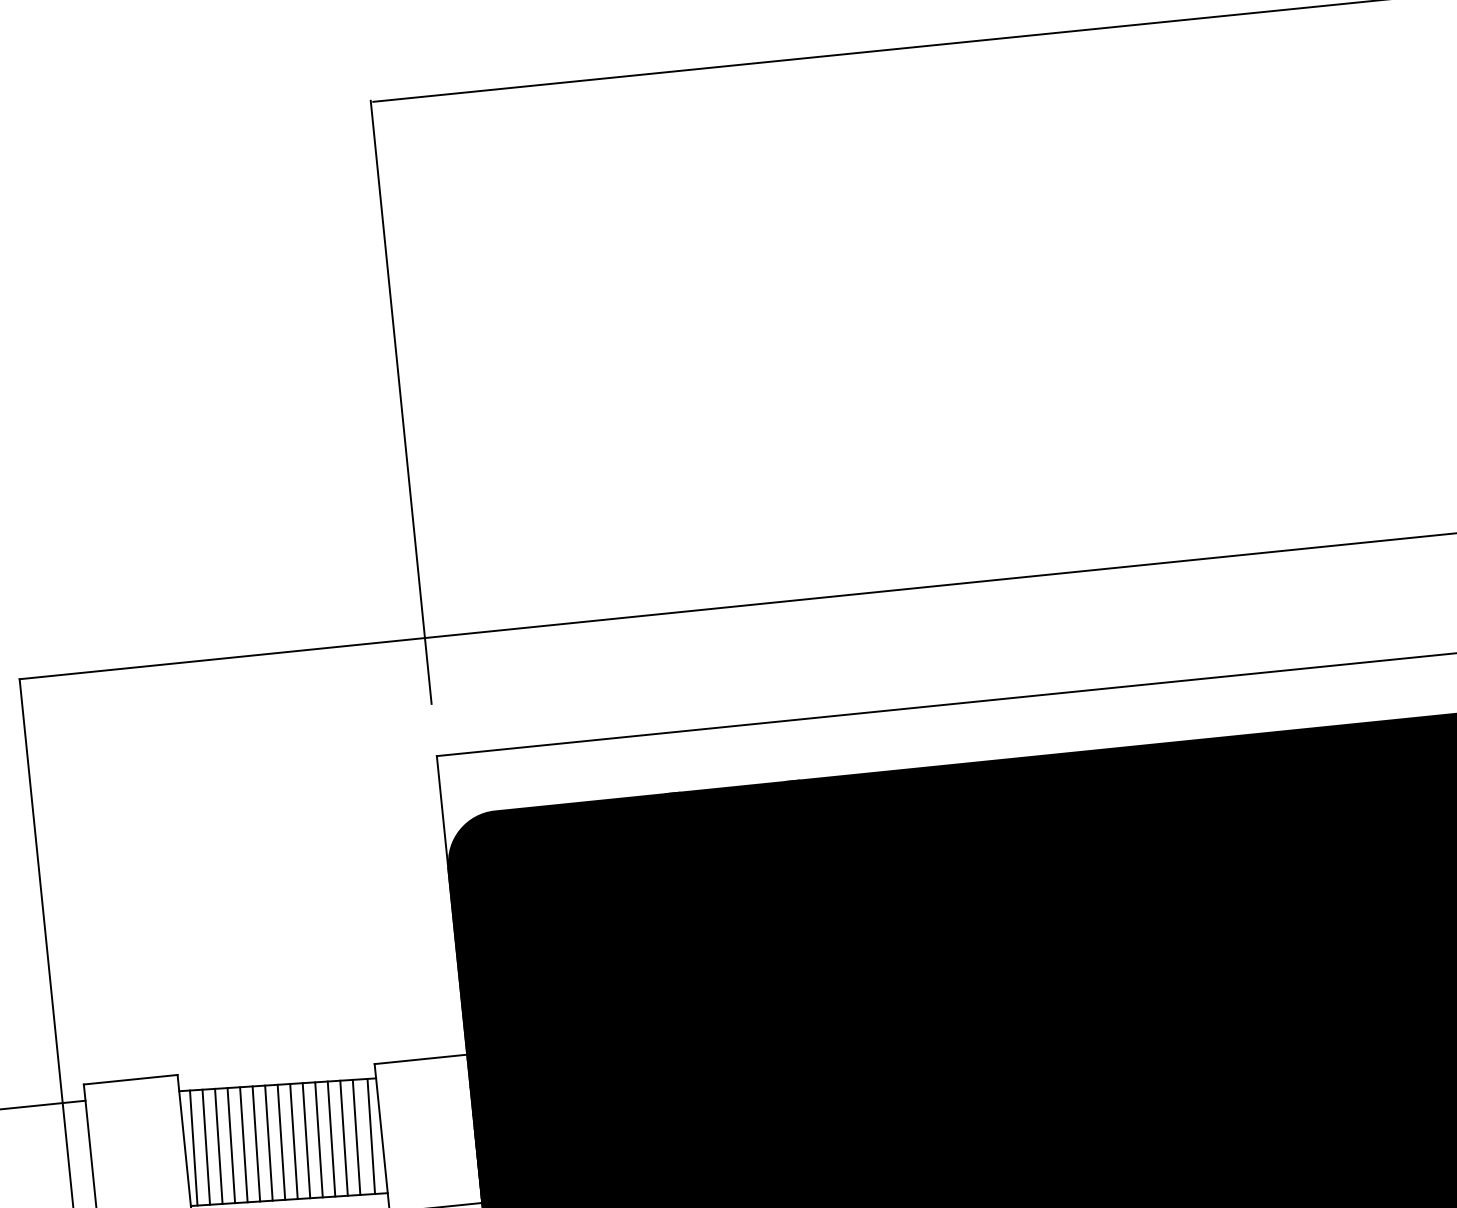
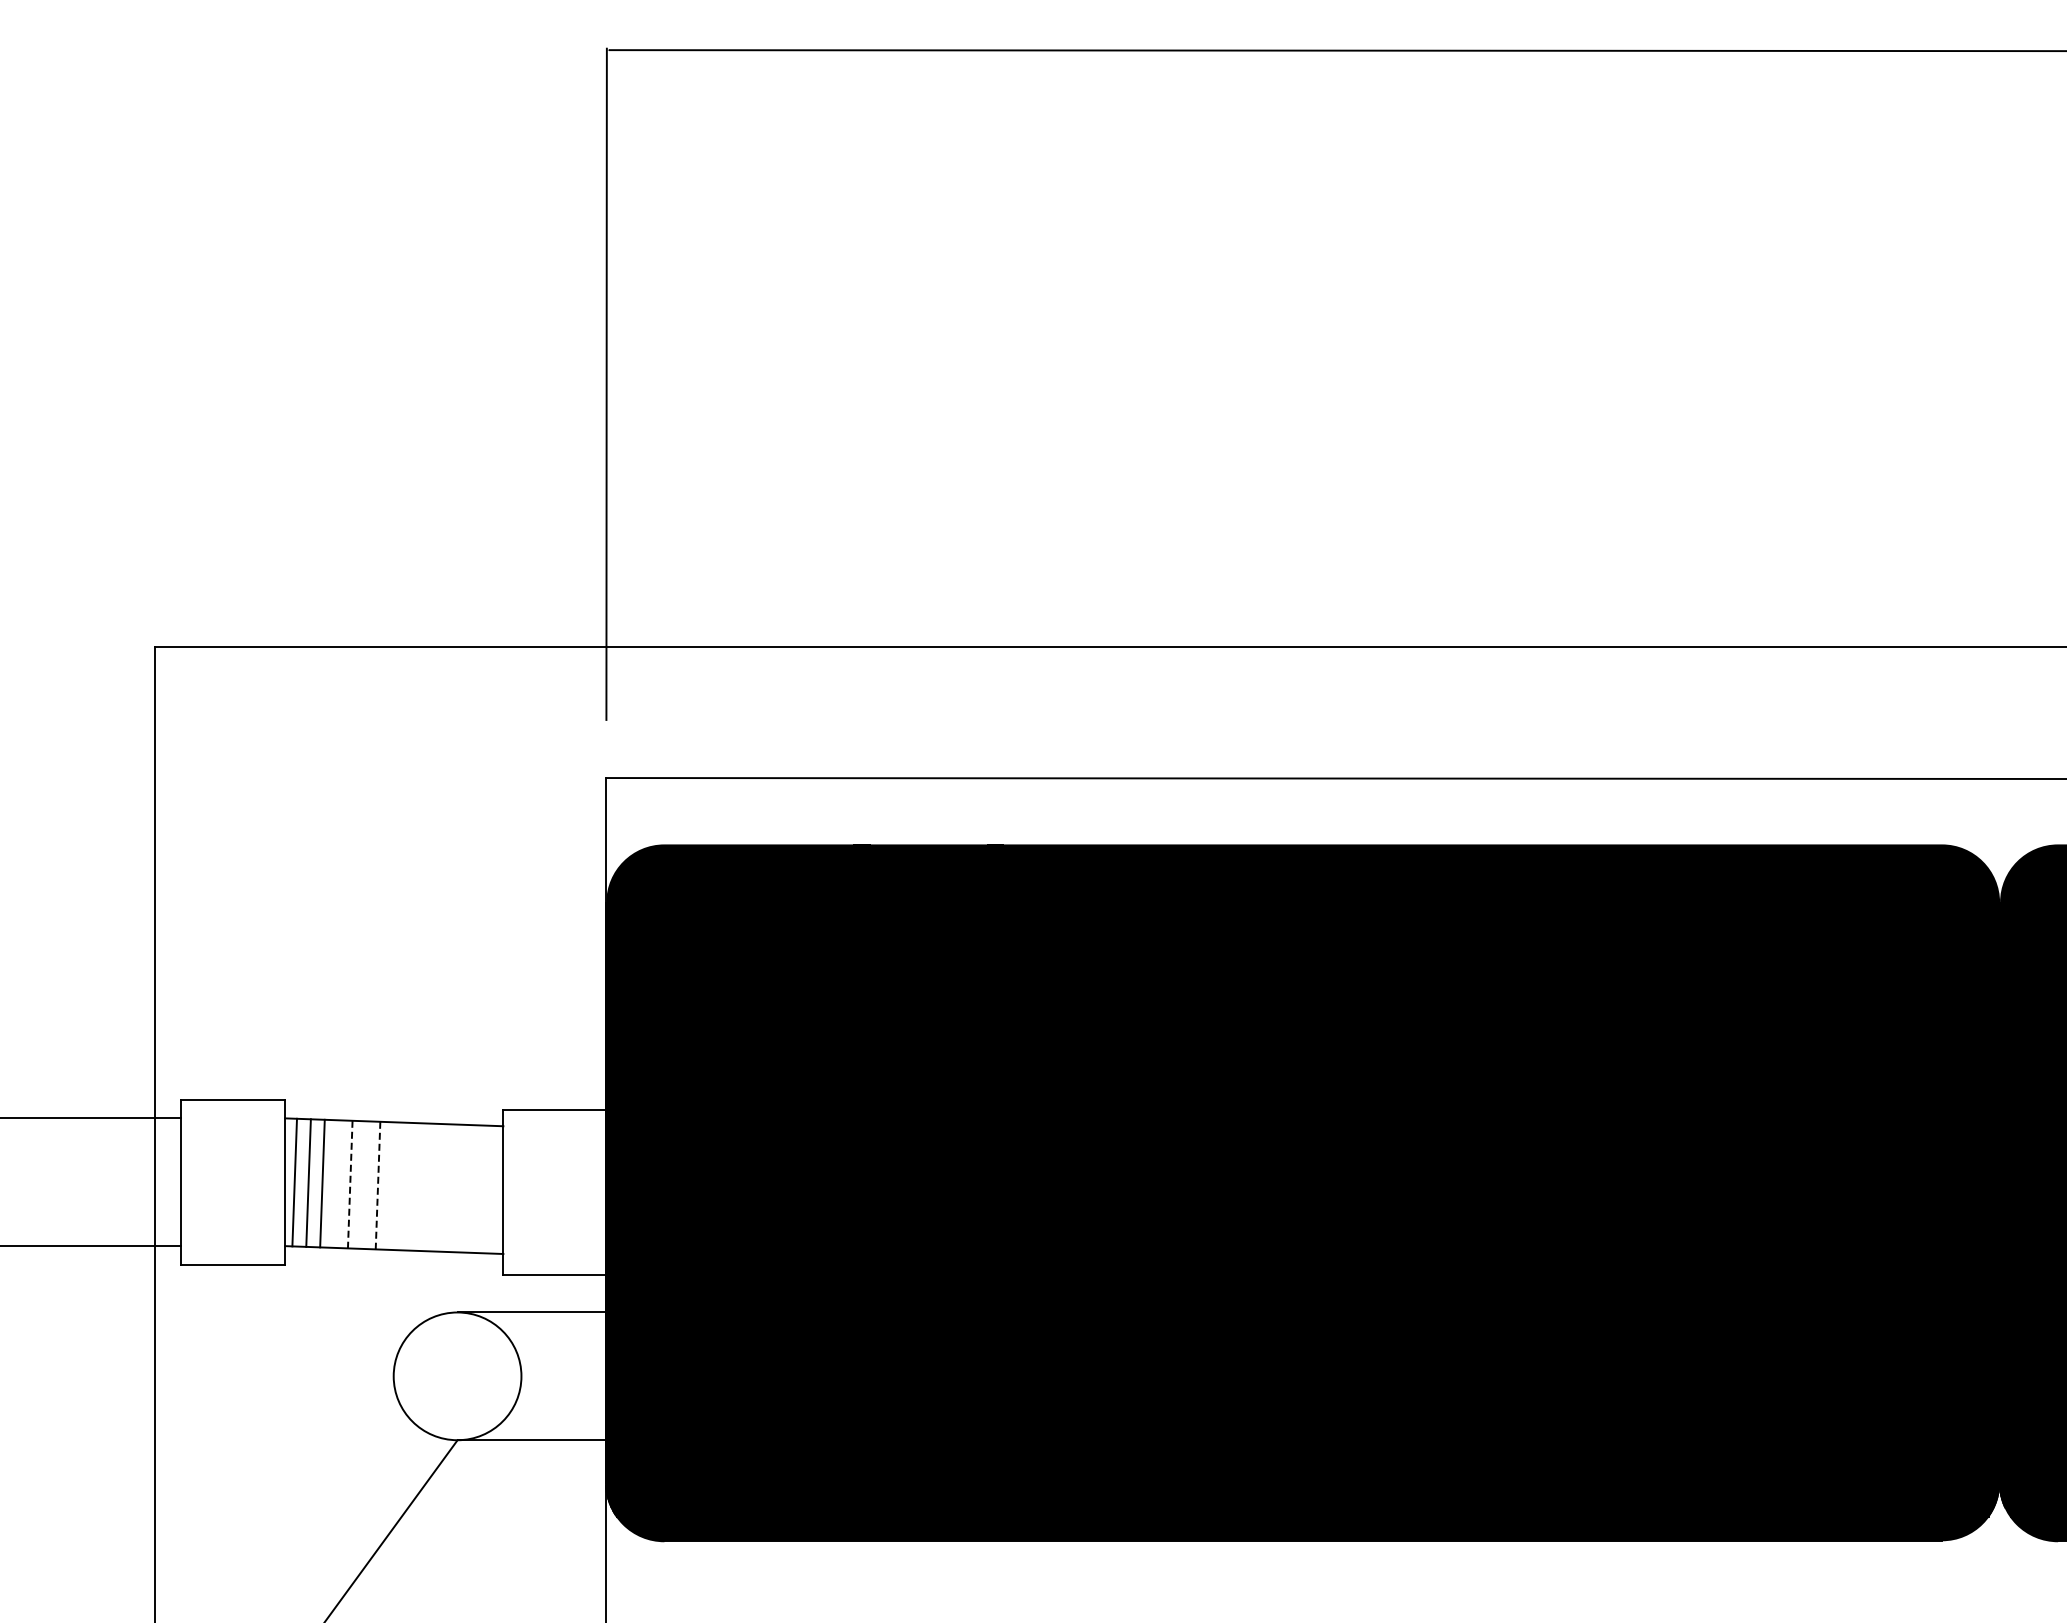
line: (355, 1136) -> (474, 1188), removed
line: (371, 1136) -> (491, 1189), removed
line: (331, 1138) -> (447, 1187), removed
line: (344, 1138) -> (461, 1188), removed
line: (318, 1139) -> (433, 1187), removed
line: (306, 1140) -> (419, 1186), removed
line: (280, 1141) -> (391, 1185), removed
line: (293, 1141) -> (405, 1186), removed
line: (255, 1143) -> (363, 1184), removed
line: (269, 1143) -> (378, 1185), solid -> dashed
line: (244, 1144) -> (350, 1184), solid -> dashed
line: (231, 1145) -> (336, 1183), removed

